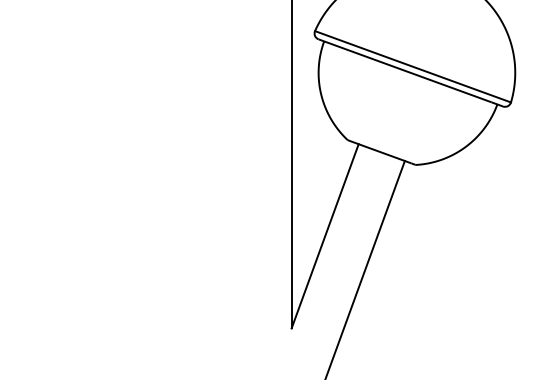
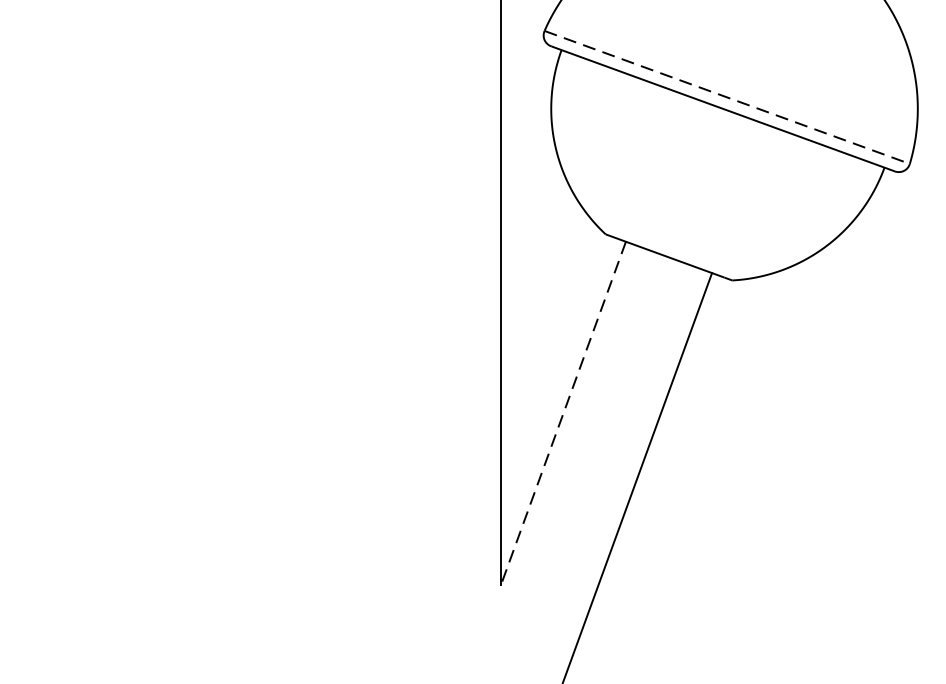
line: (413, 66) -> (728, 96), solid -> dashed
line: (324, 236) -> (562, 413), solid -> dashed

